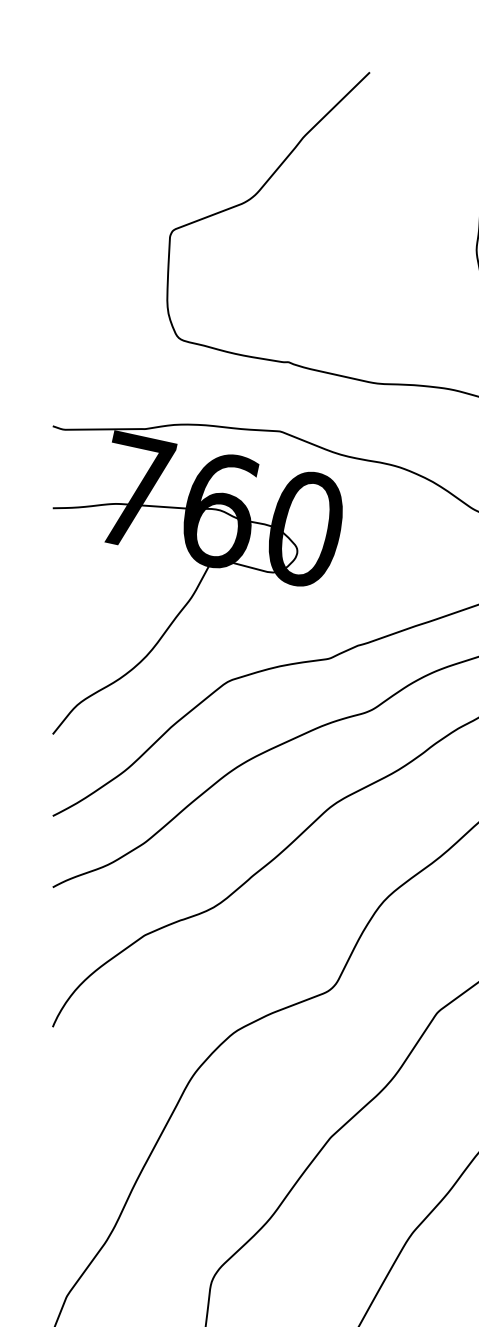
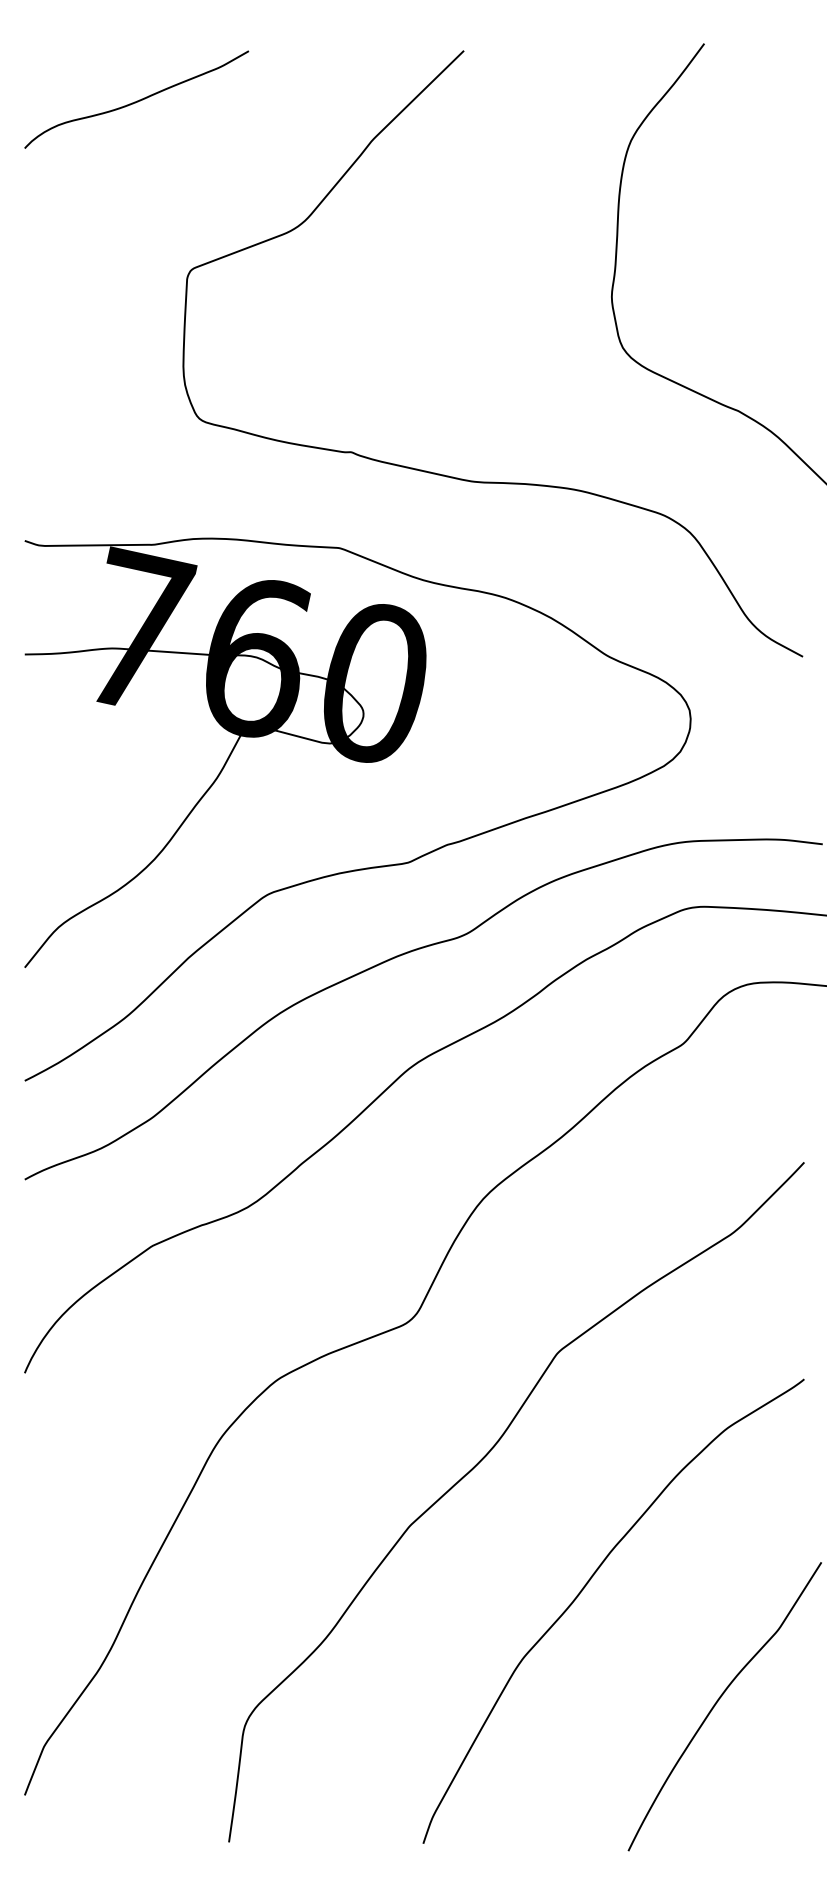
curve: (134, 108) -> (137, 100), added

